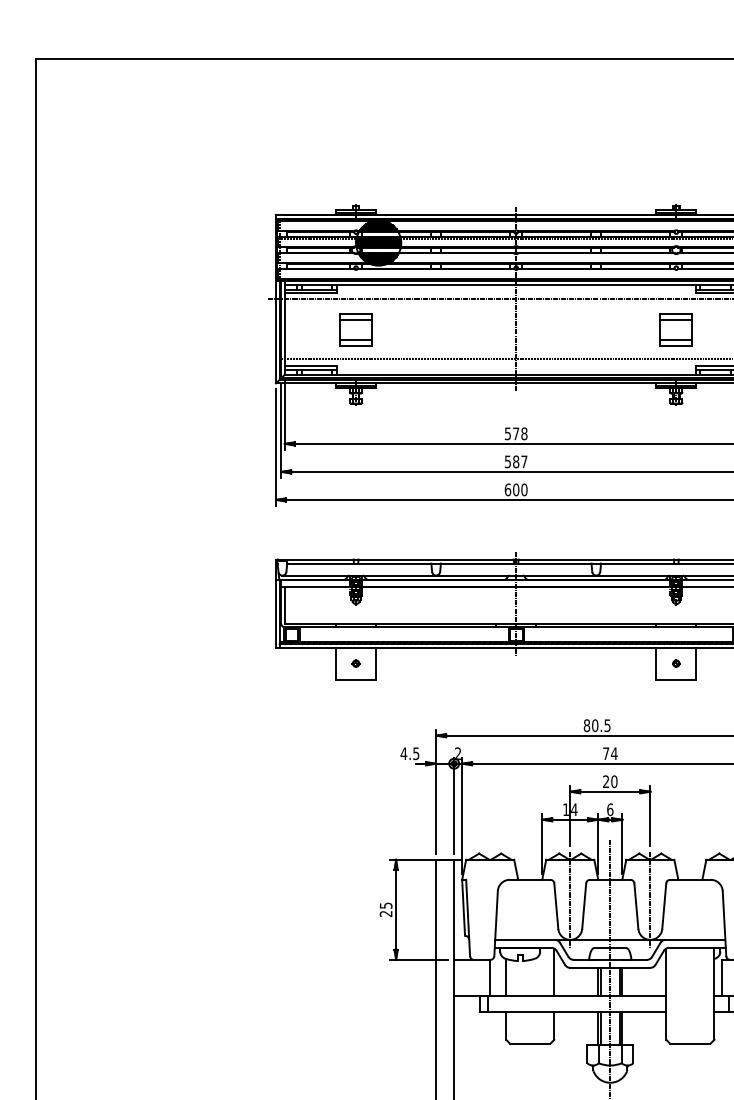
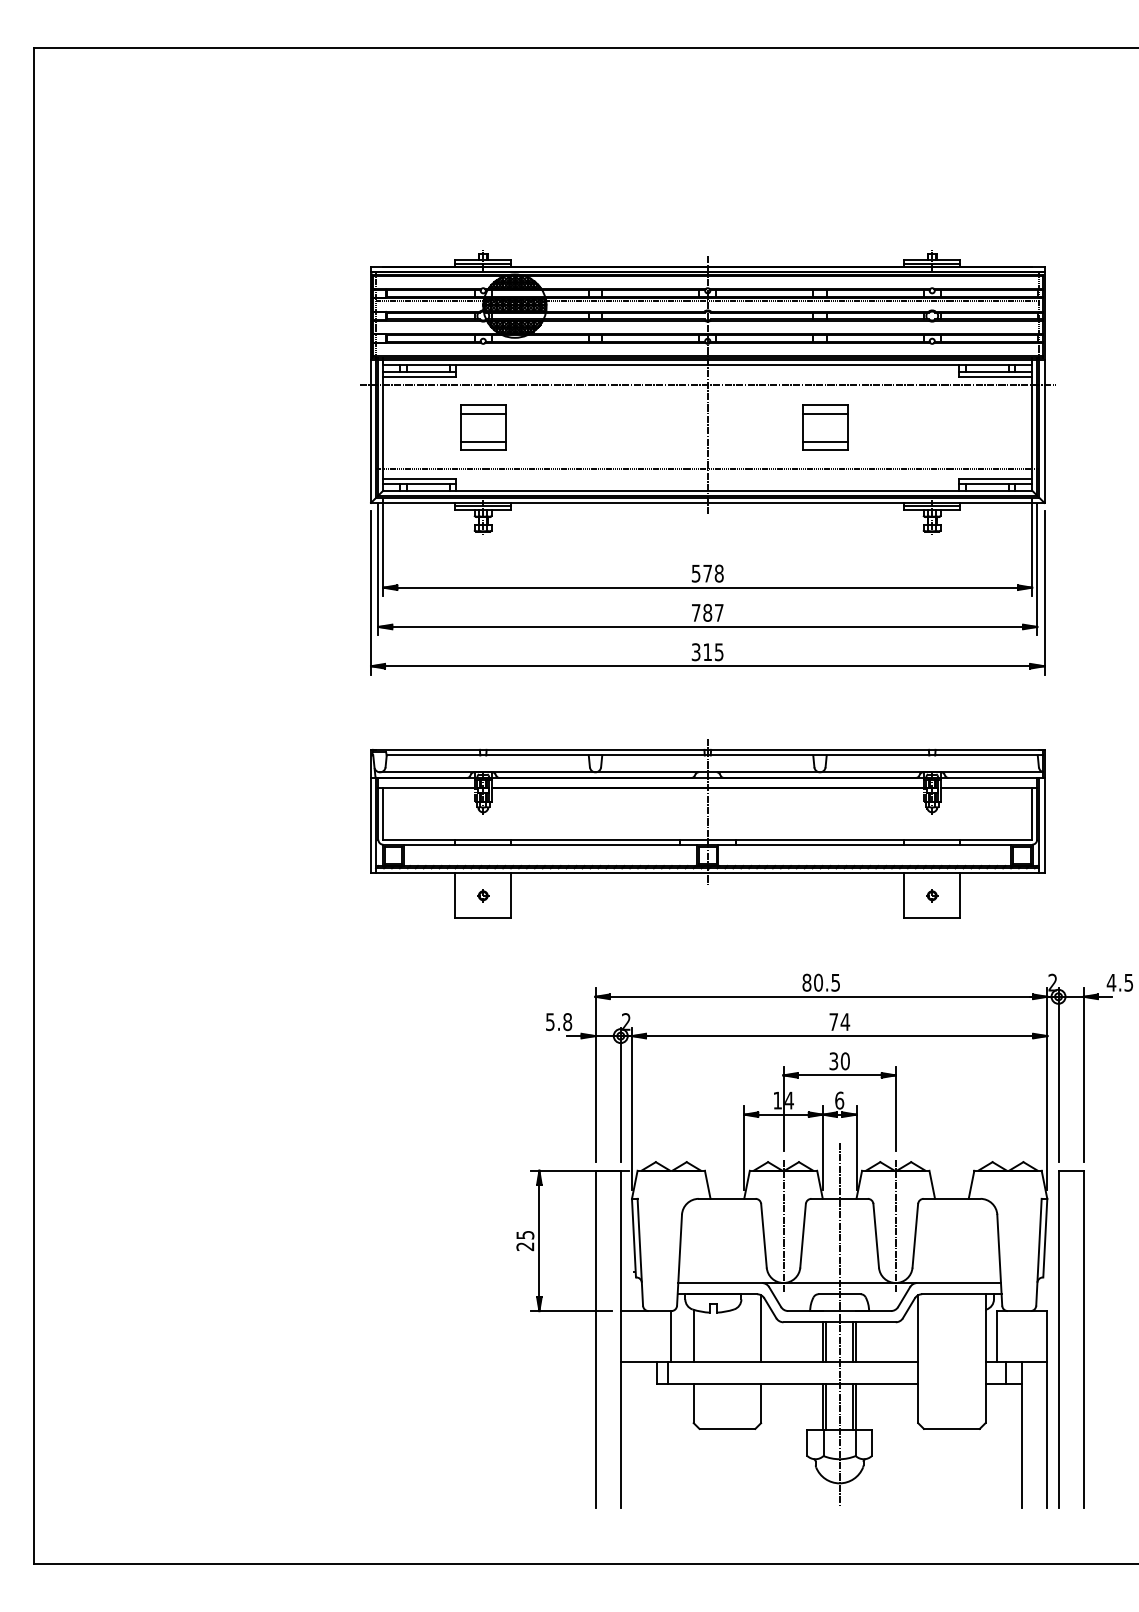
part: (676, 329) -> (825, 427), moved
text: (507, 461) -> (695, 612), 587 -> 787
text: (516, 490) -> (707, 652), 600 -> 315
text: (409, 754) -> (558, 1022), 4.5 -> 5.8
text: (605, 781) -> (833, 1061), 20 -> 30

